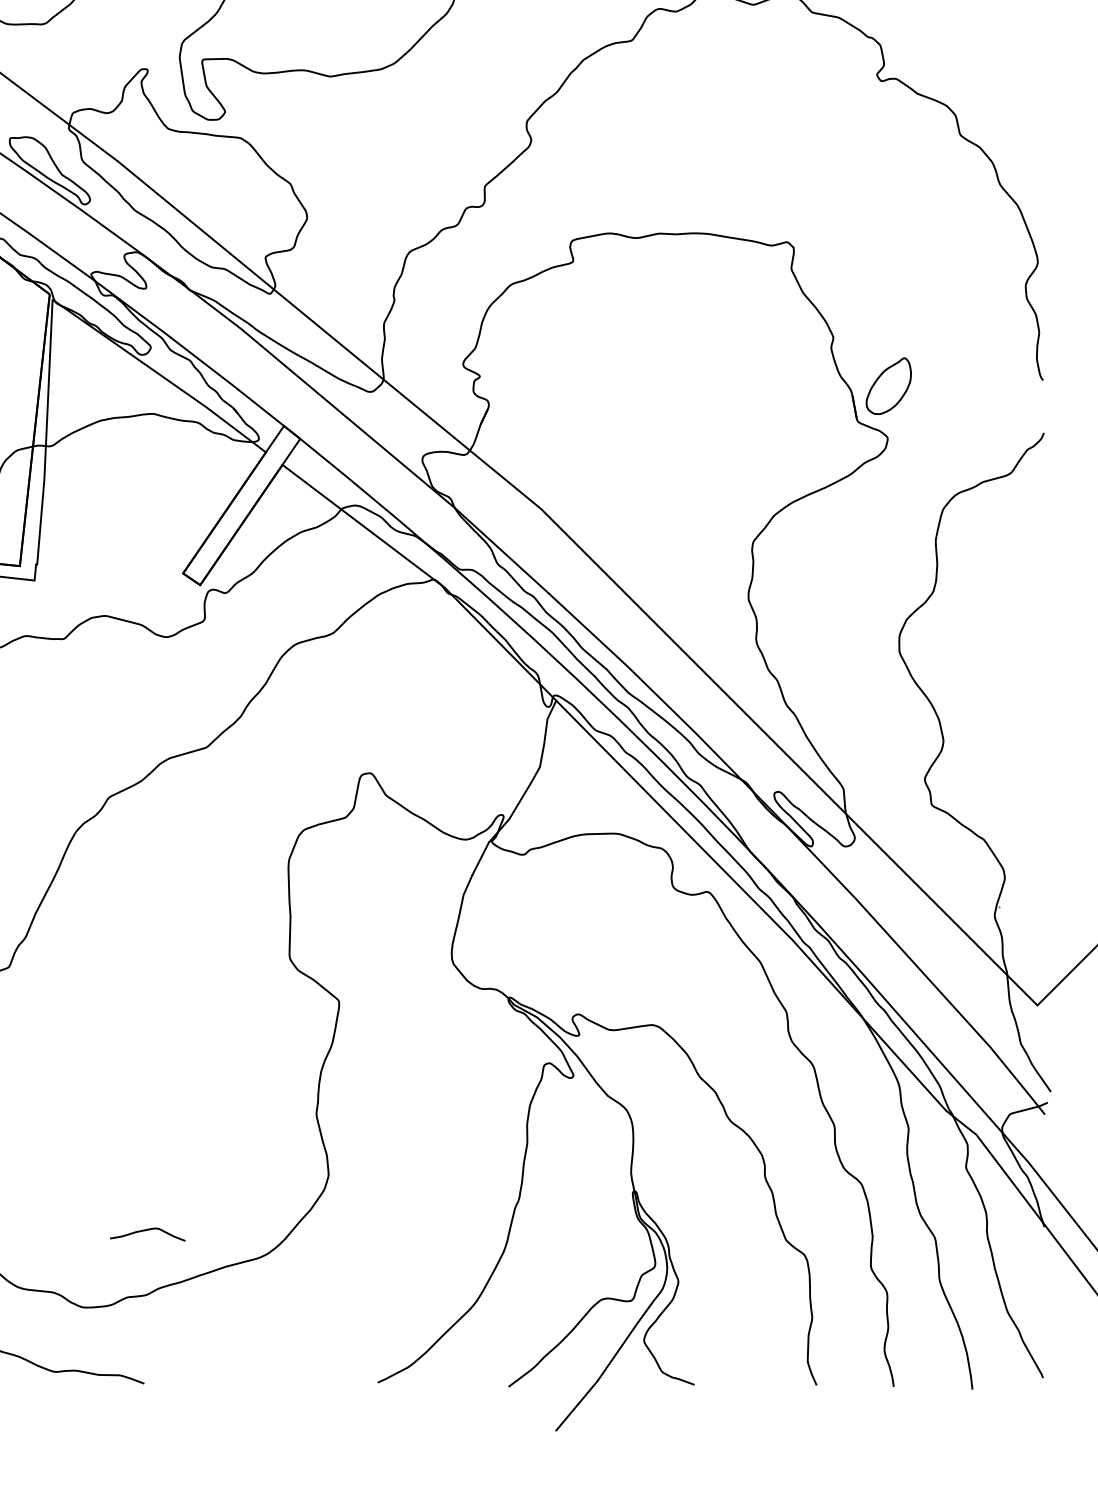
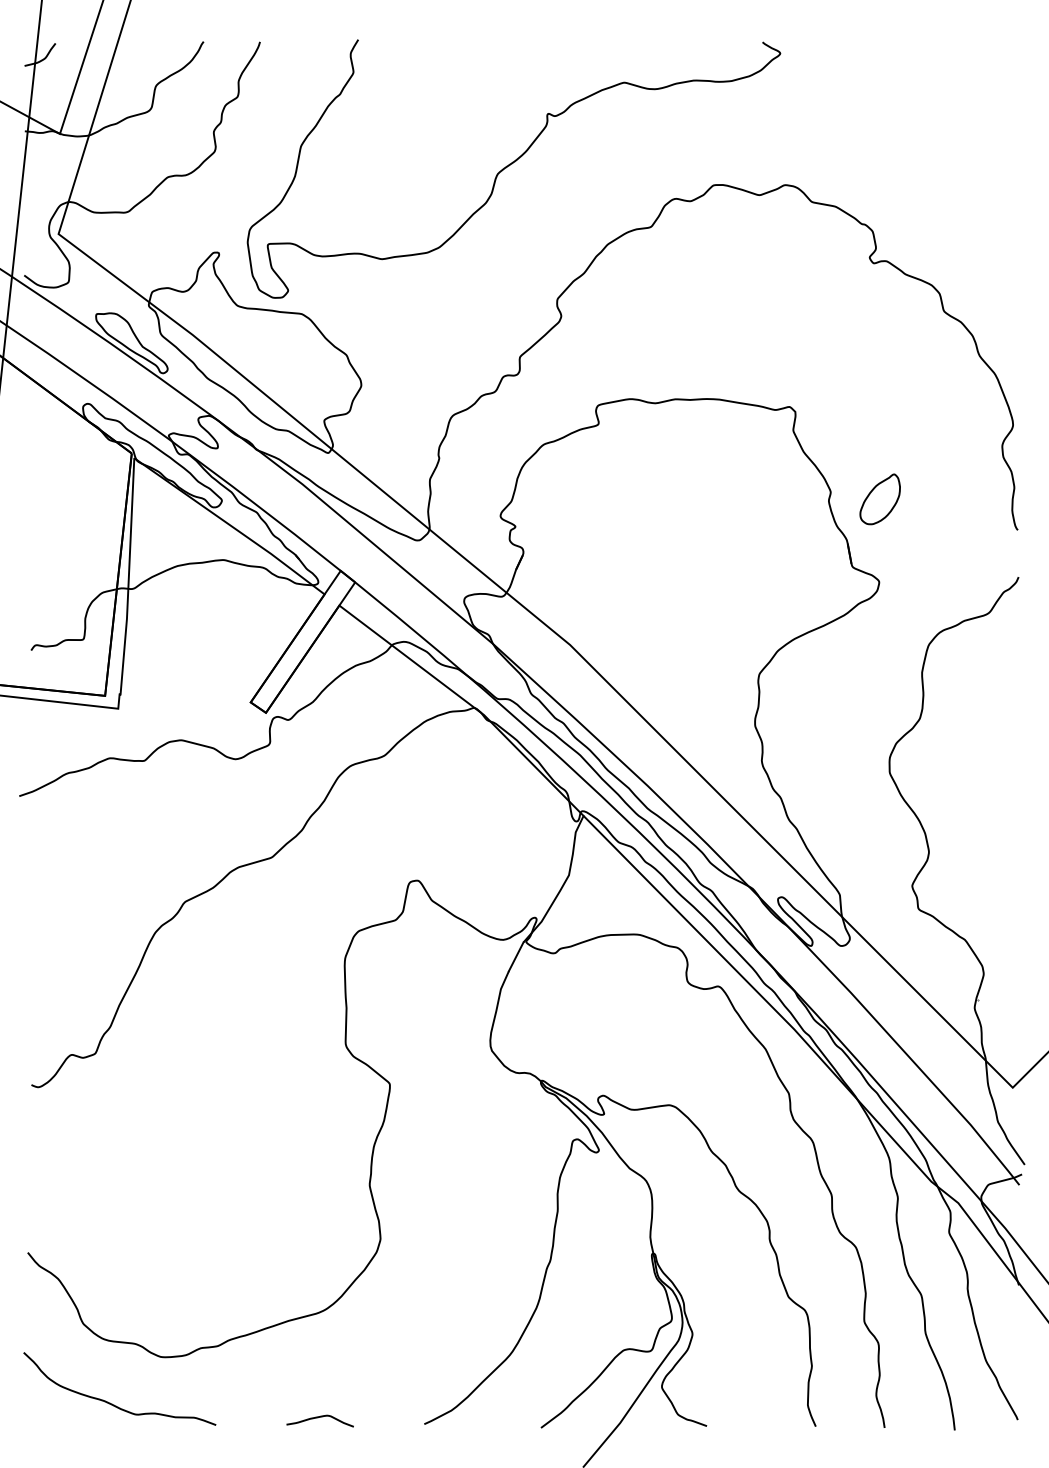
part: (888, 386) -> (879, 499), moved
curve: (145, 1231) -> (318, 1418), moved

